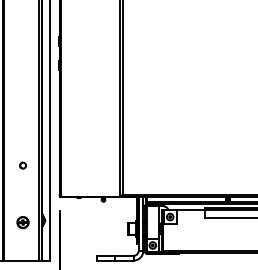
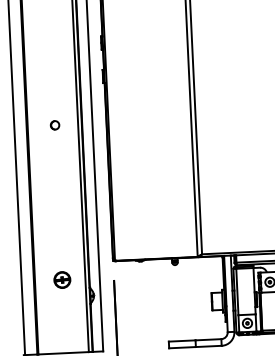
part: (22, 165) -> (54, 125), moved
part: (22, 222) -> (61, 279), moved

